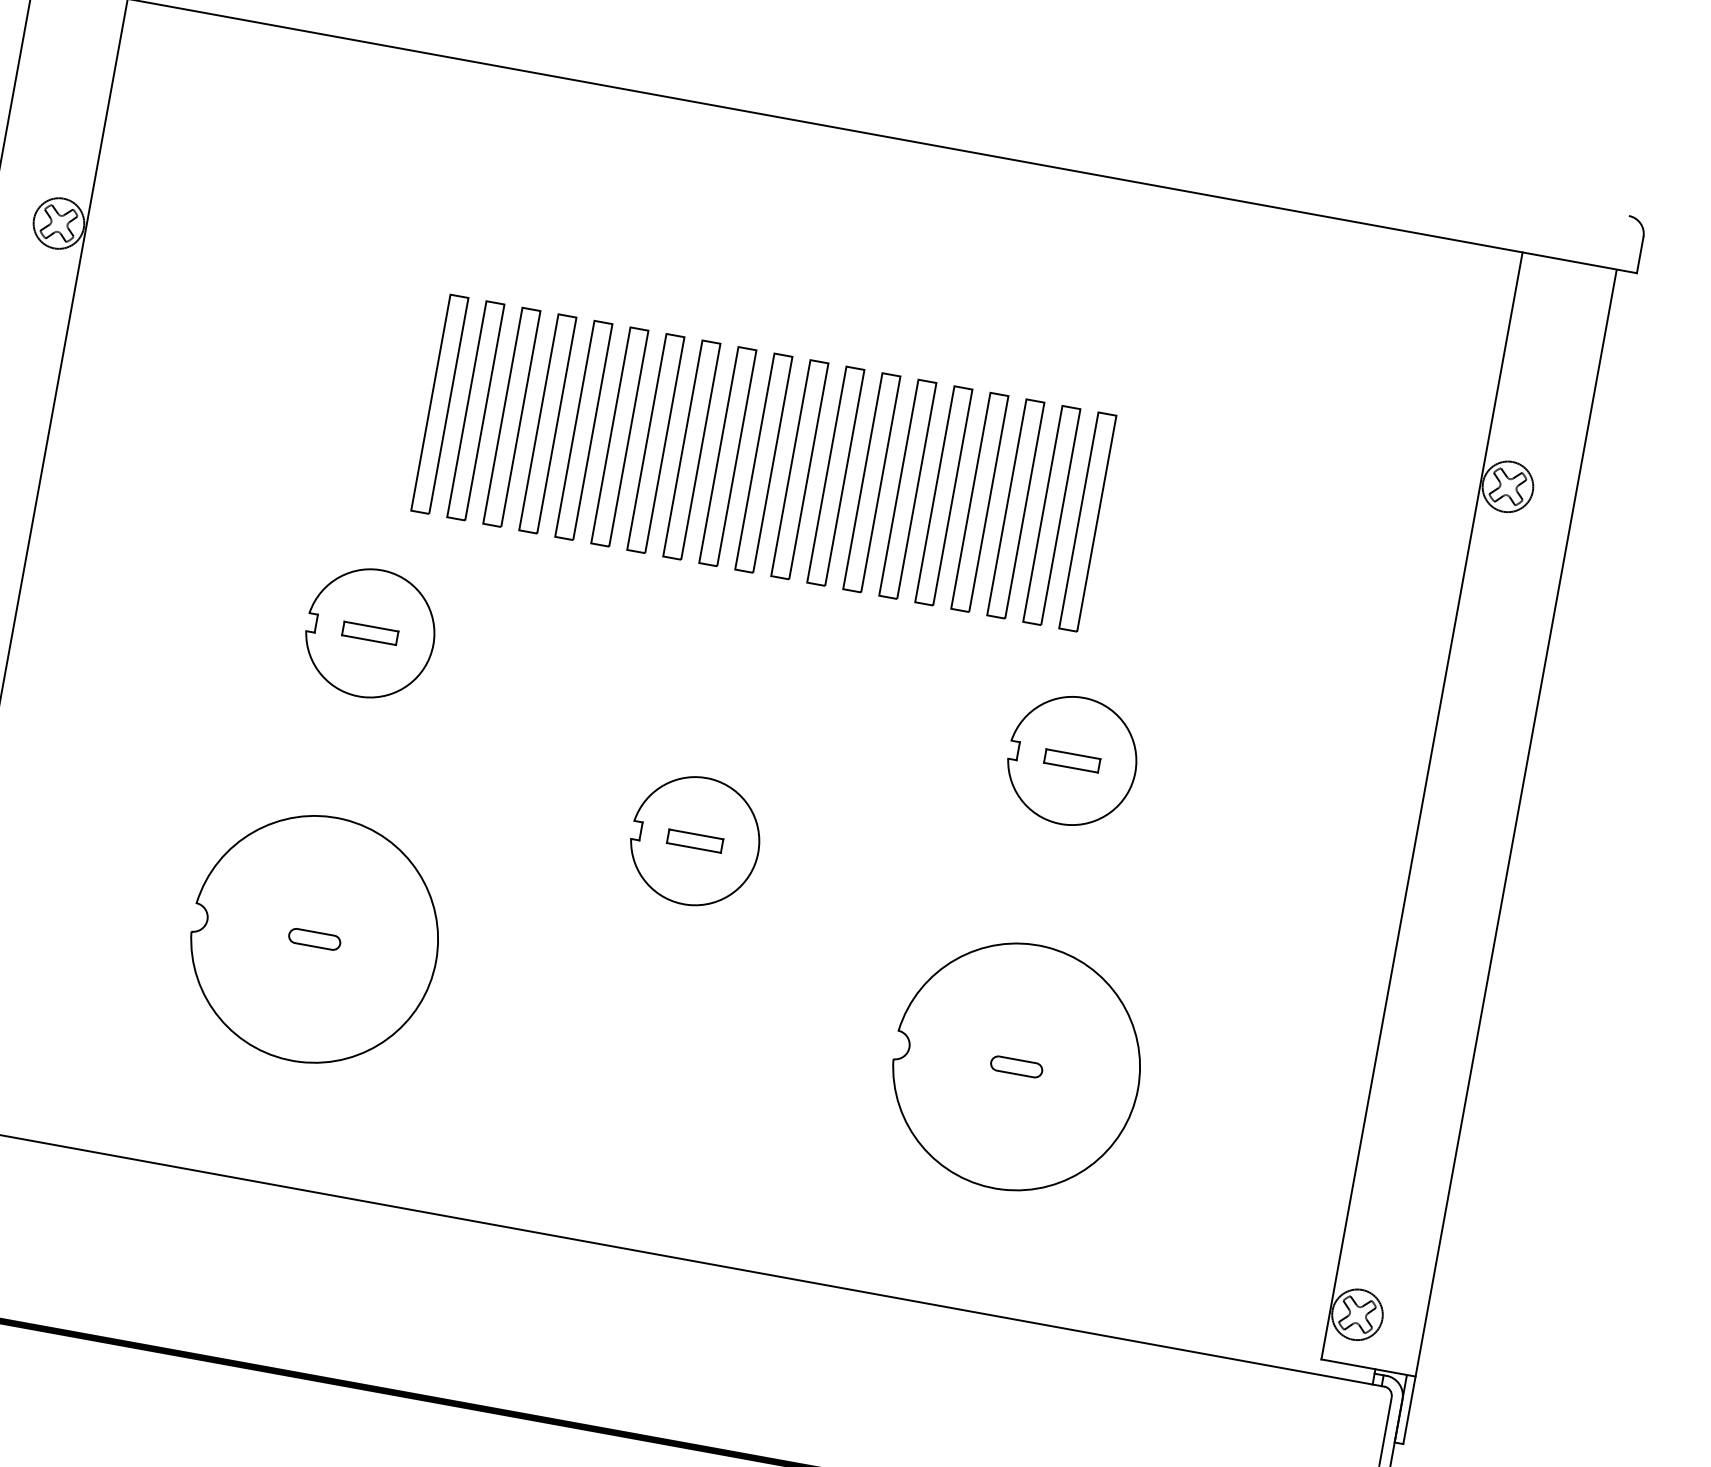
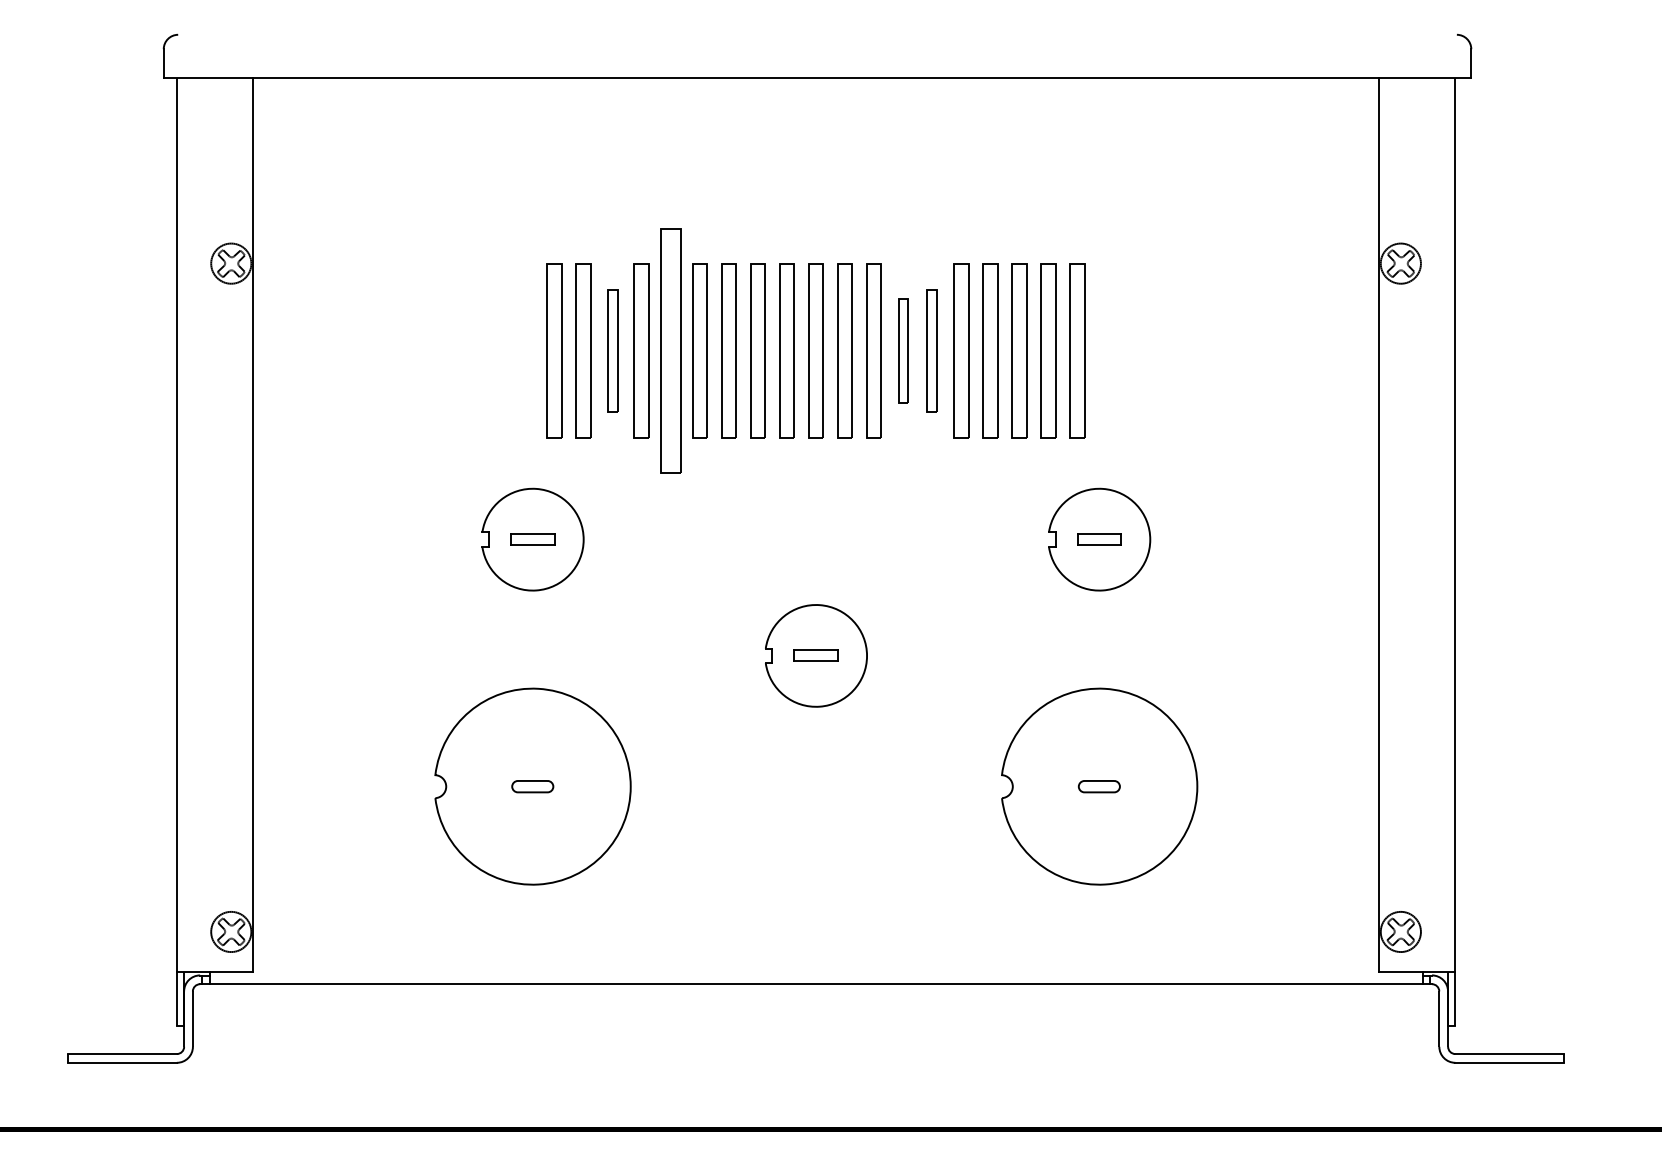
part: (511, 416) -> (612, 350), size x0.7
part: (583, 430) -> (670, 350), size x1.4
part: (872, 482) -> (903, 350), size x0.6
part: (908, 489) -> (932, 350), size x0.7

